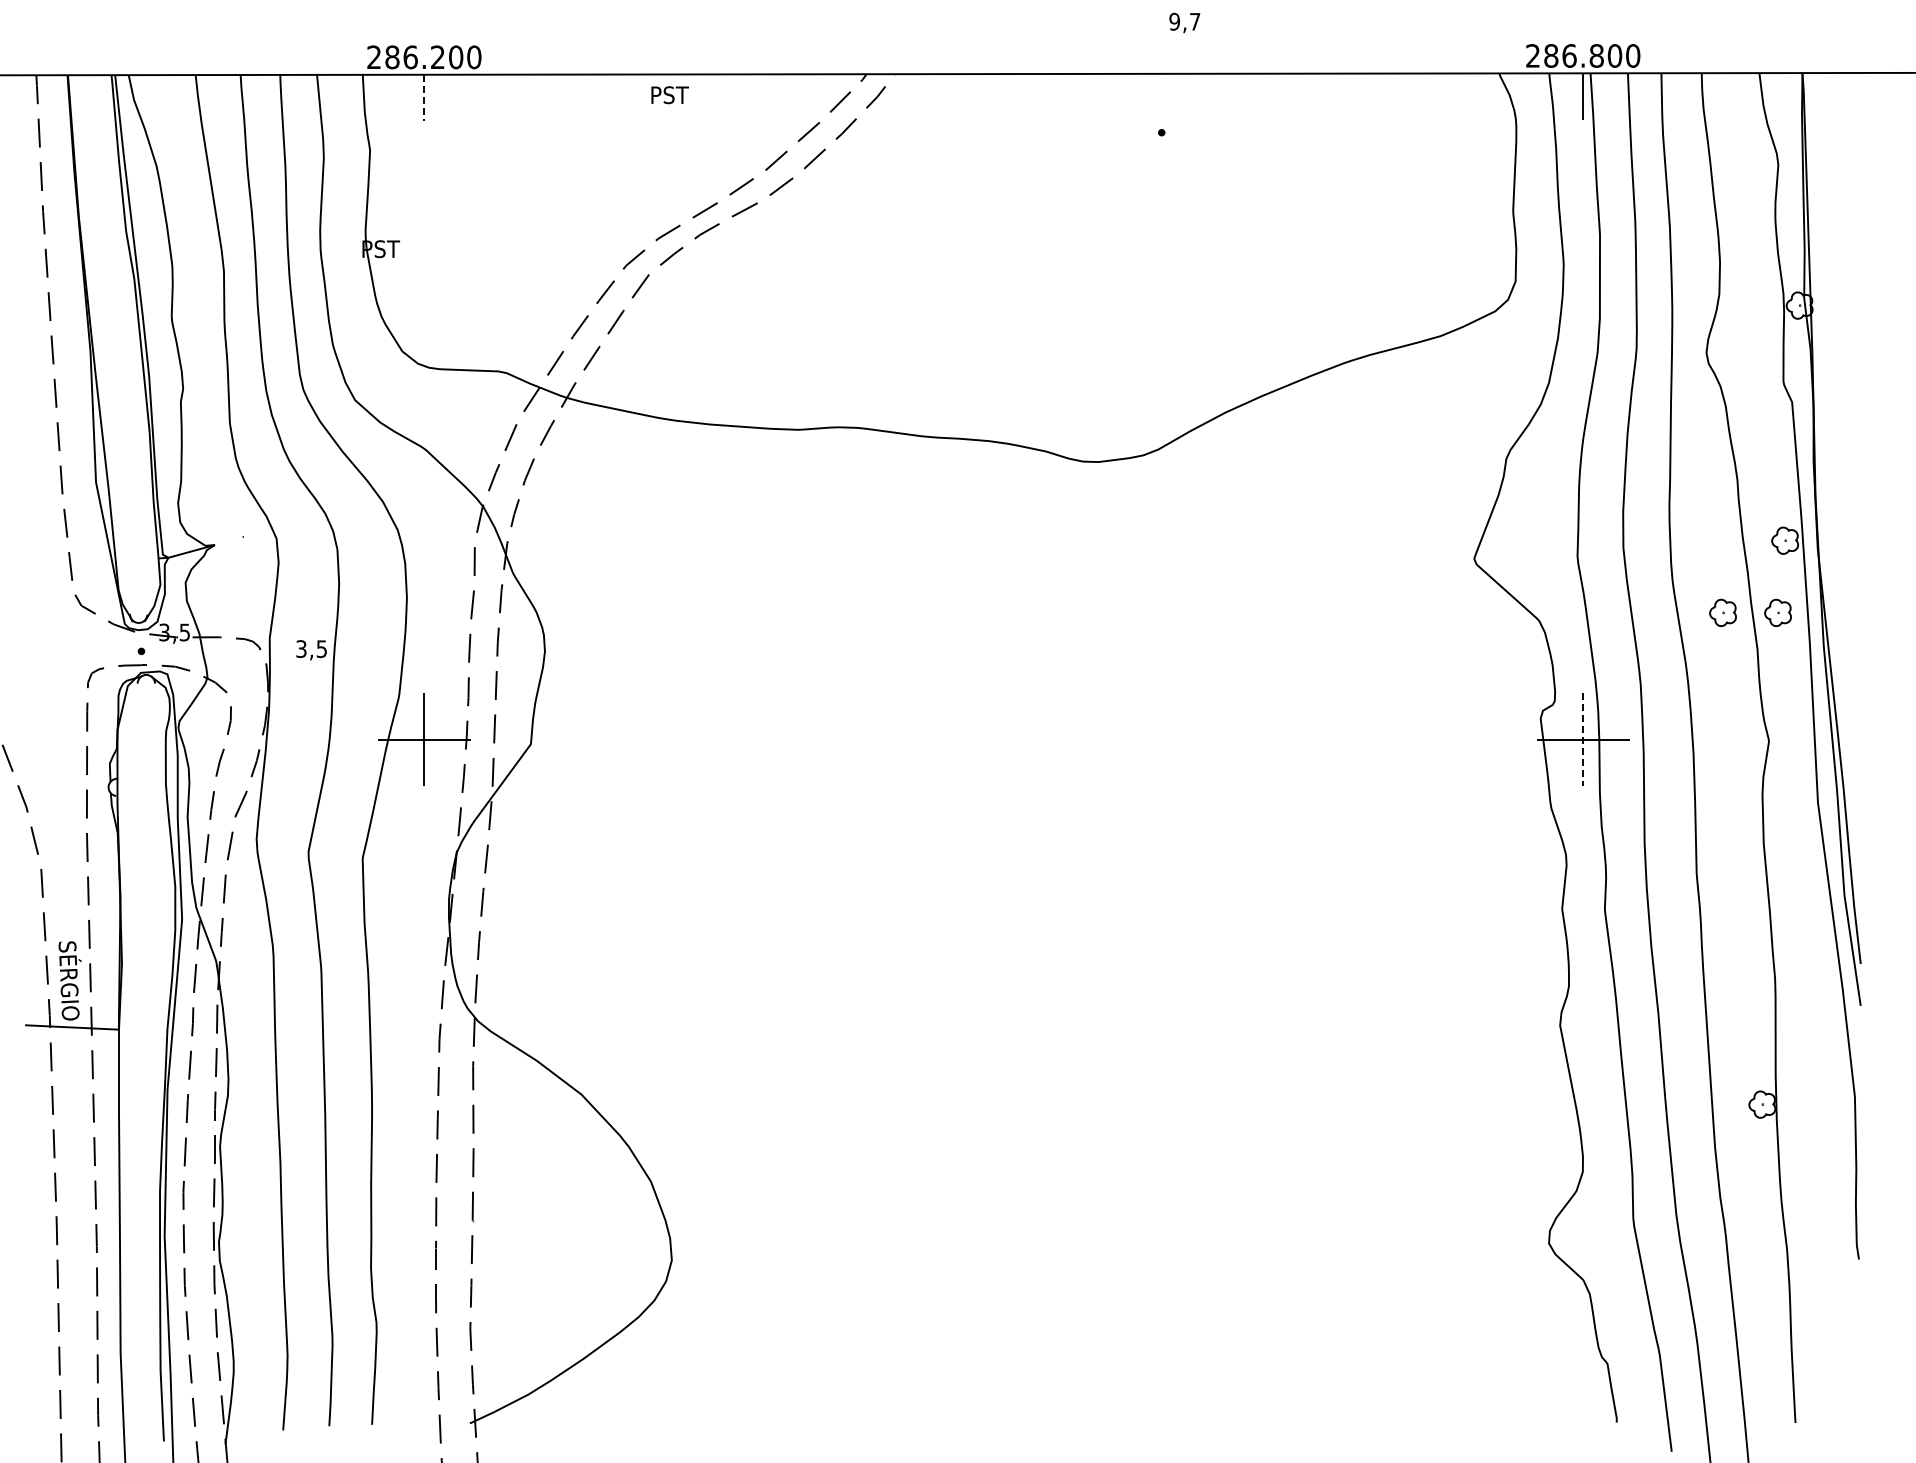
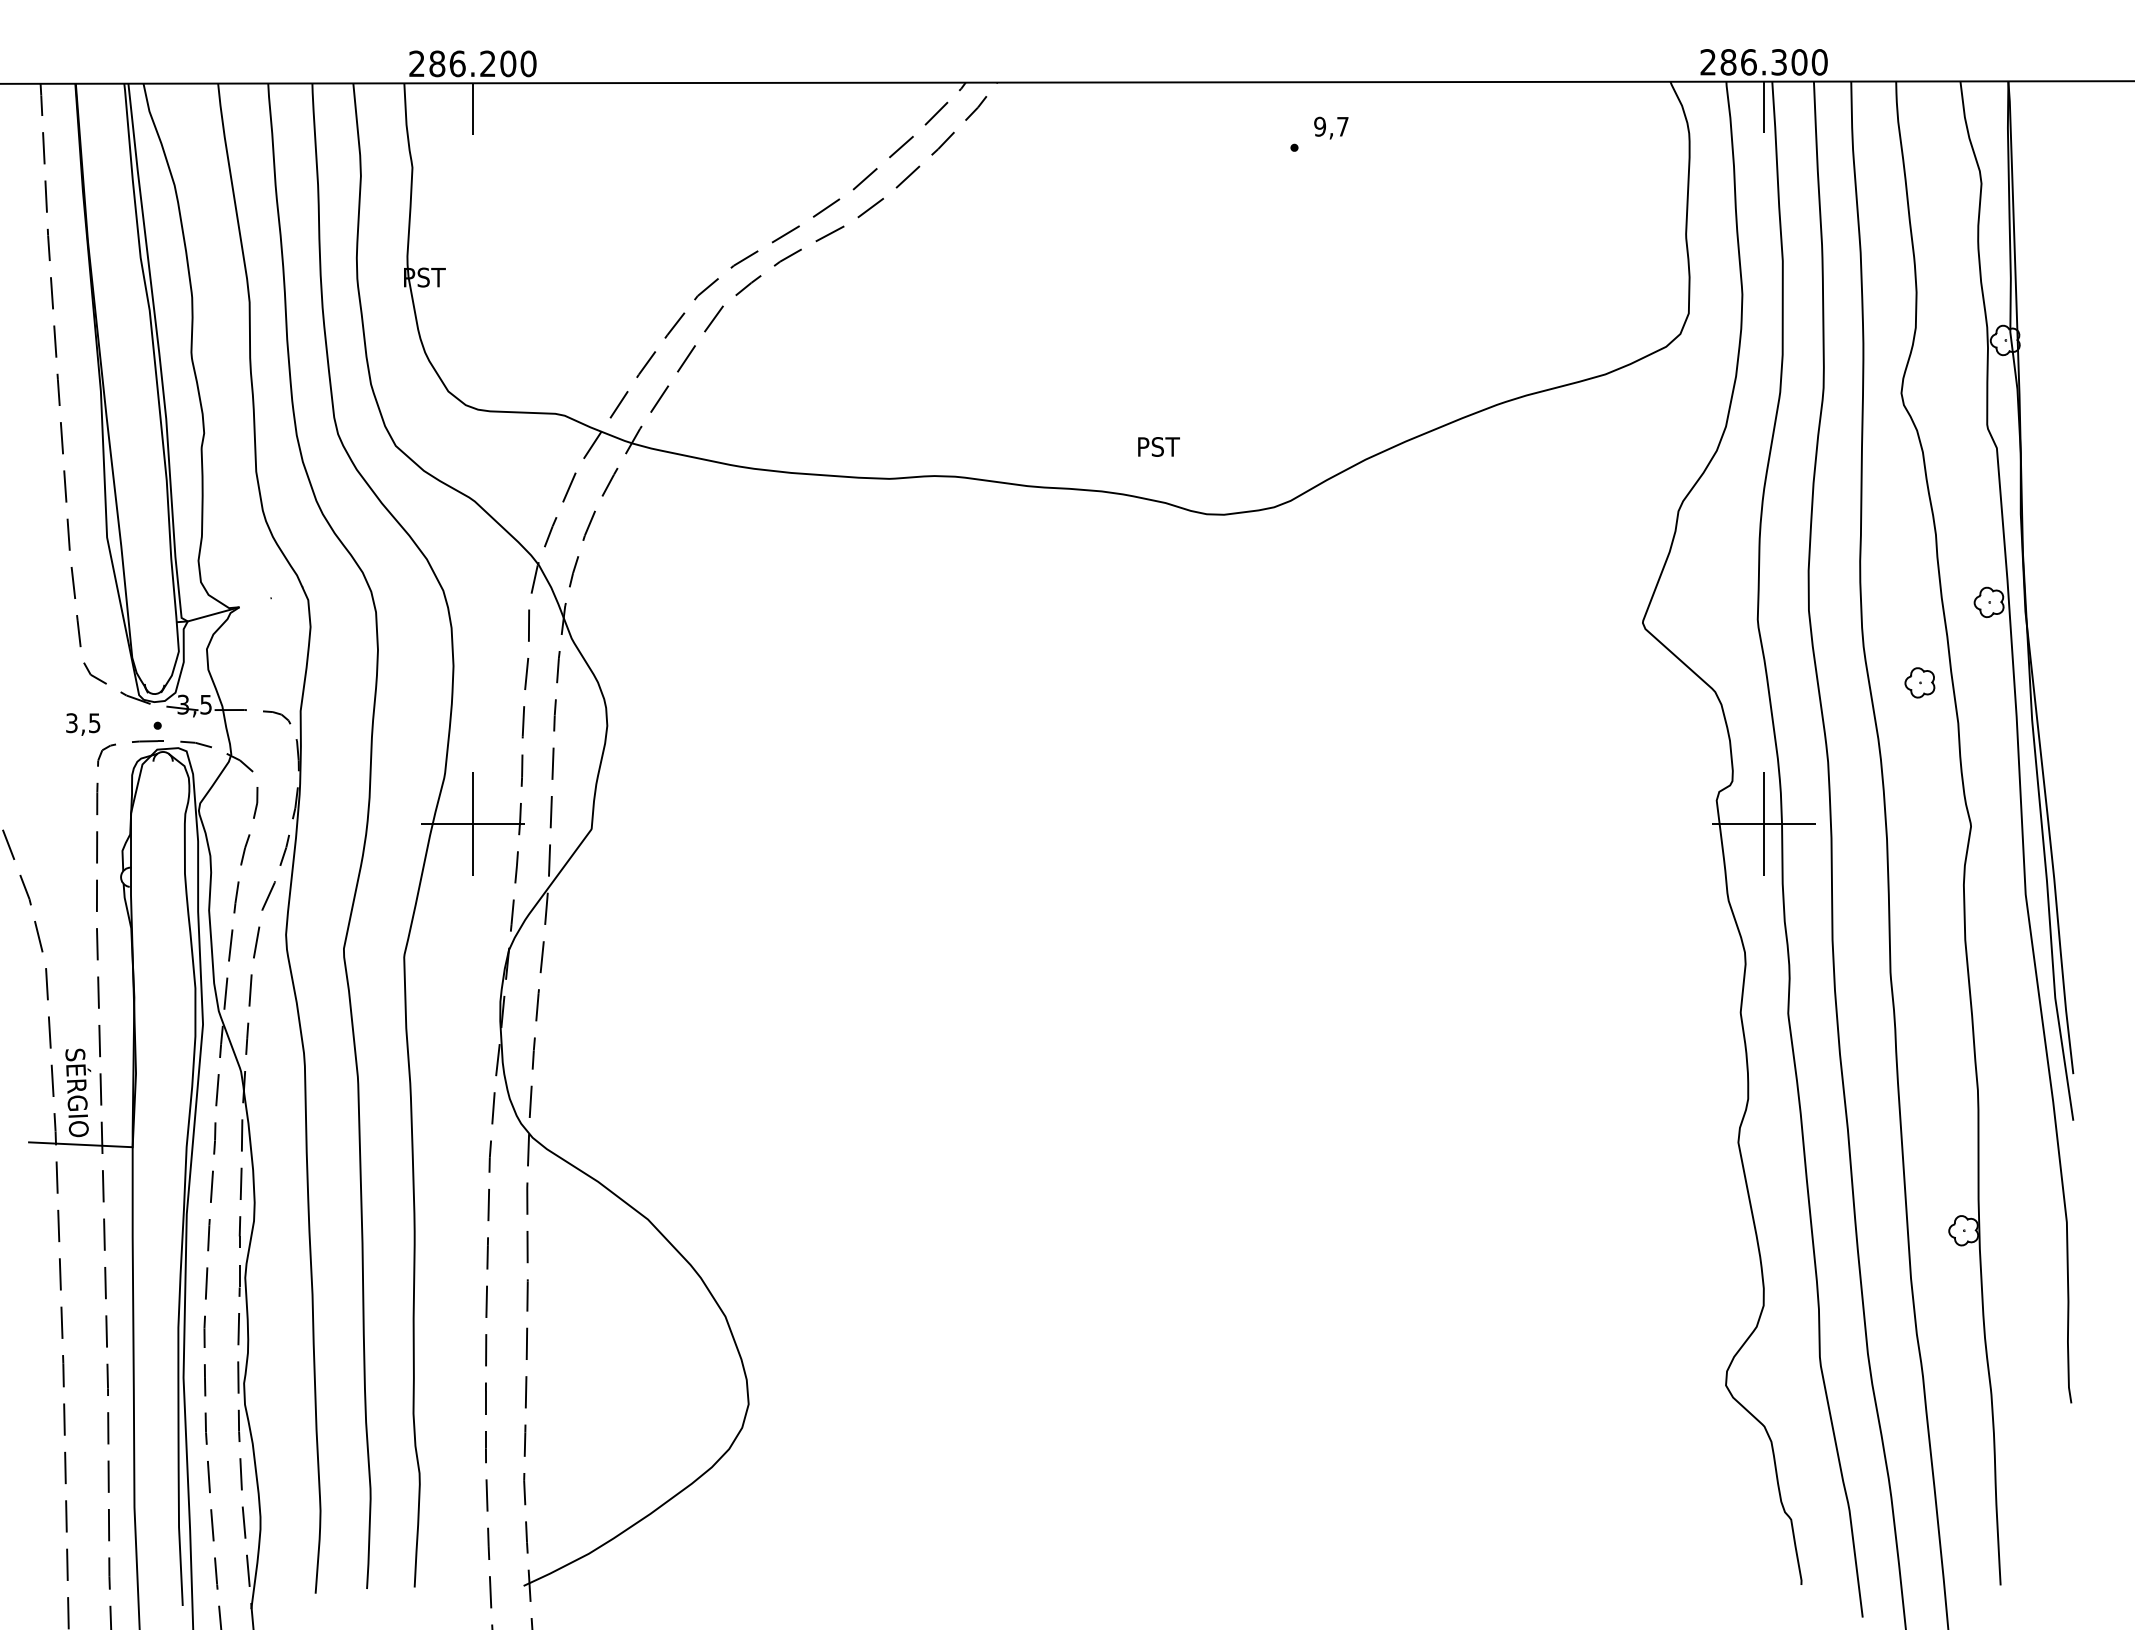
text: (1184, 22) -> (1331, 127), moved
text: (1596, 55) -> (1778, 61), 286.800 -> 286.300
text: (669, 95) -> (1158, 447), moved
line: (424, 98) -> (473, 109), dashed -> solid
part: (1777, 612) -> (1980, 682), removed
text: (311, 650) -> (83, 724), moved
line: (1583, 740) -> (1764, 825), dashed -> solid

